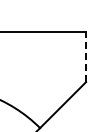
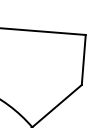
line: (86, 56) -> (84, 59), dashed -> solid

